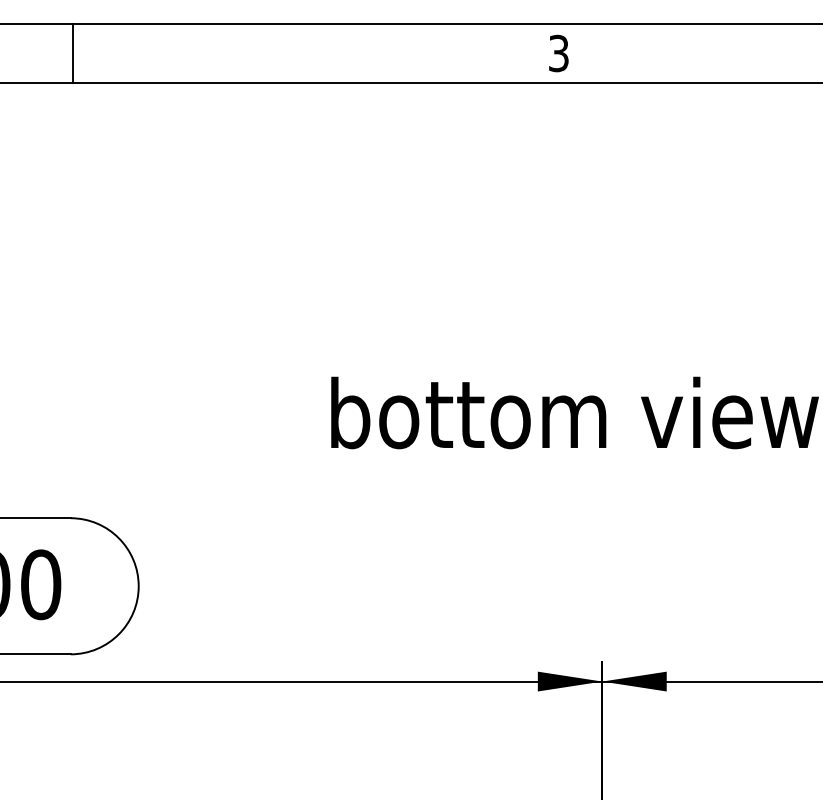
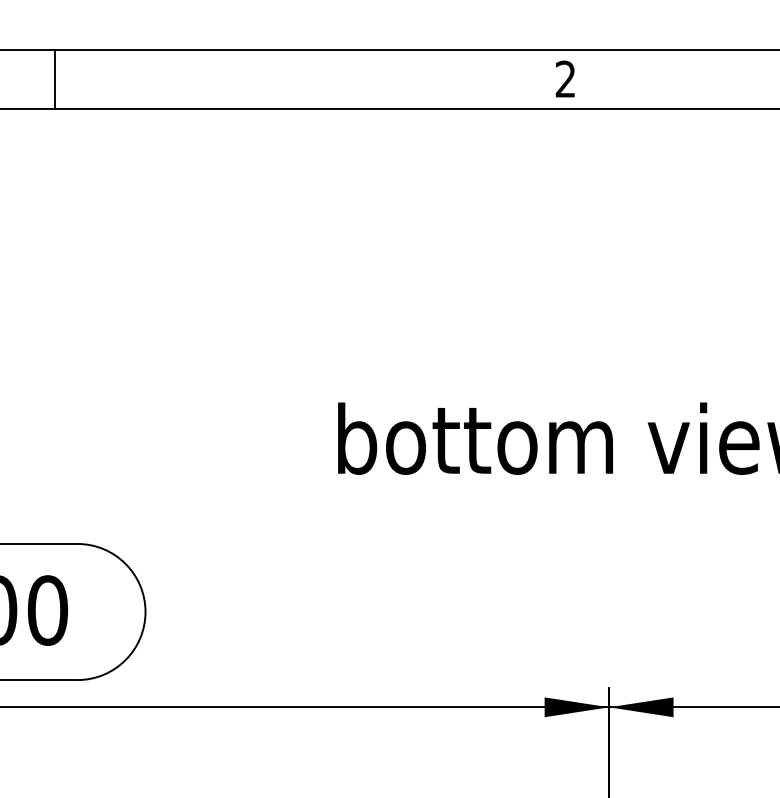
line: (73, 53) -> (55, 79), moved
text: (558, 53) -> (565, 79), 3 -> 2

